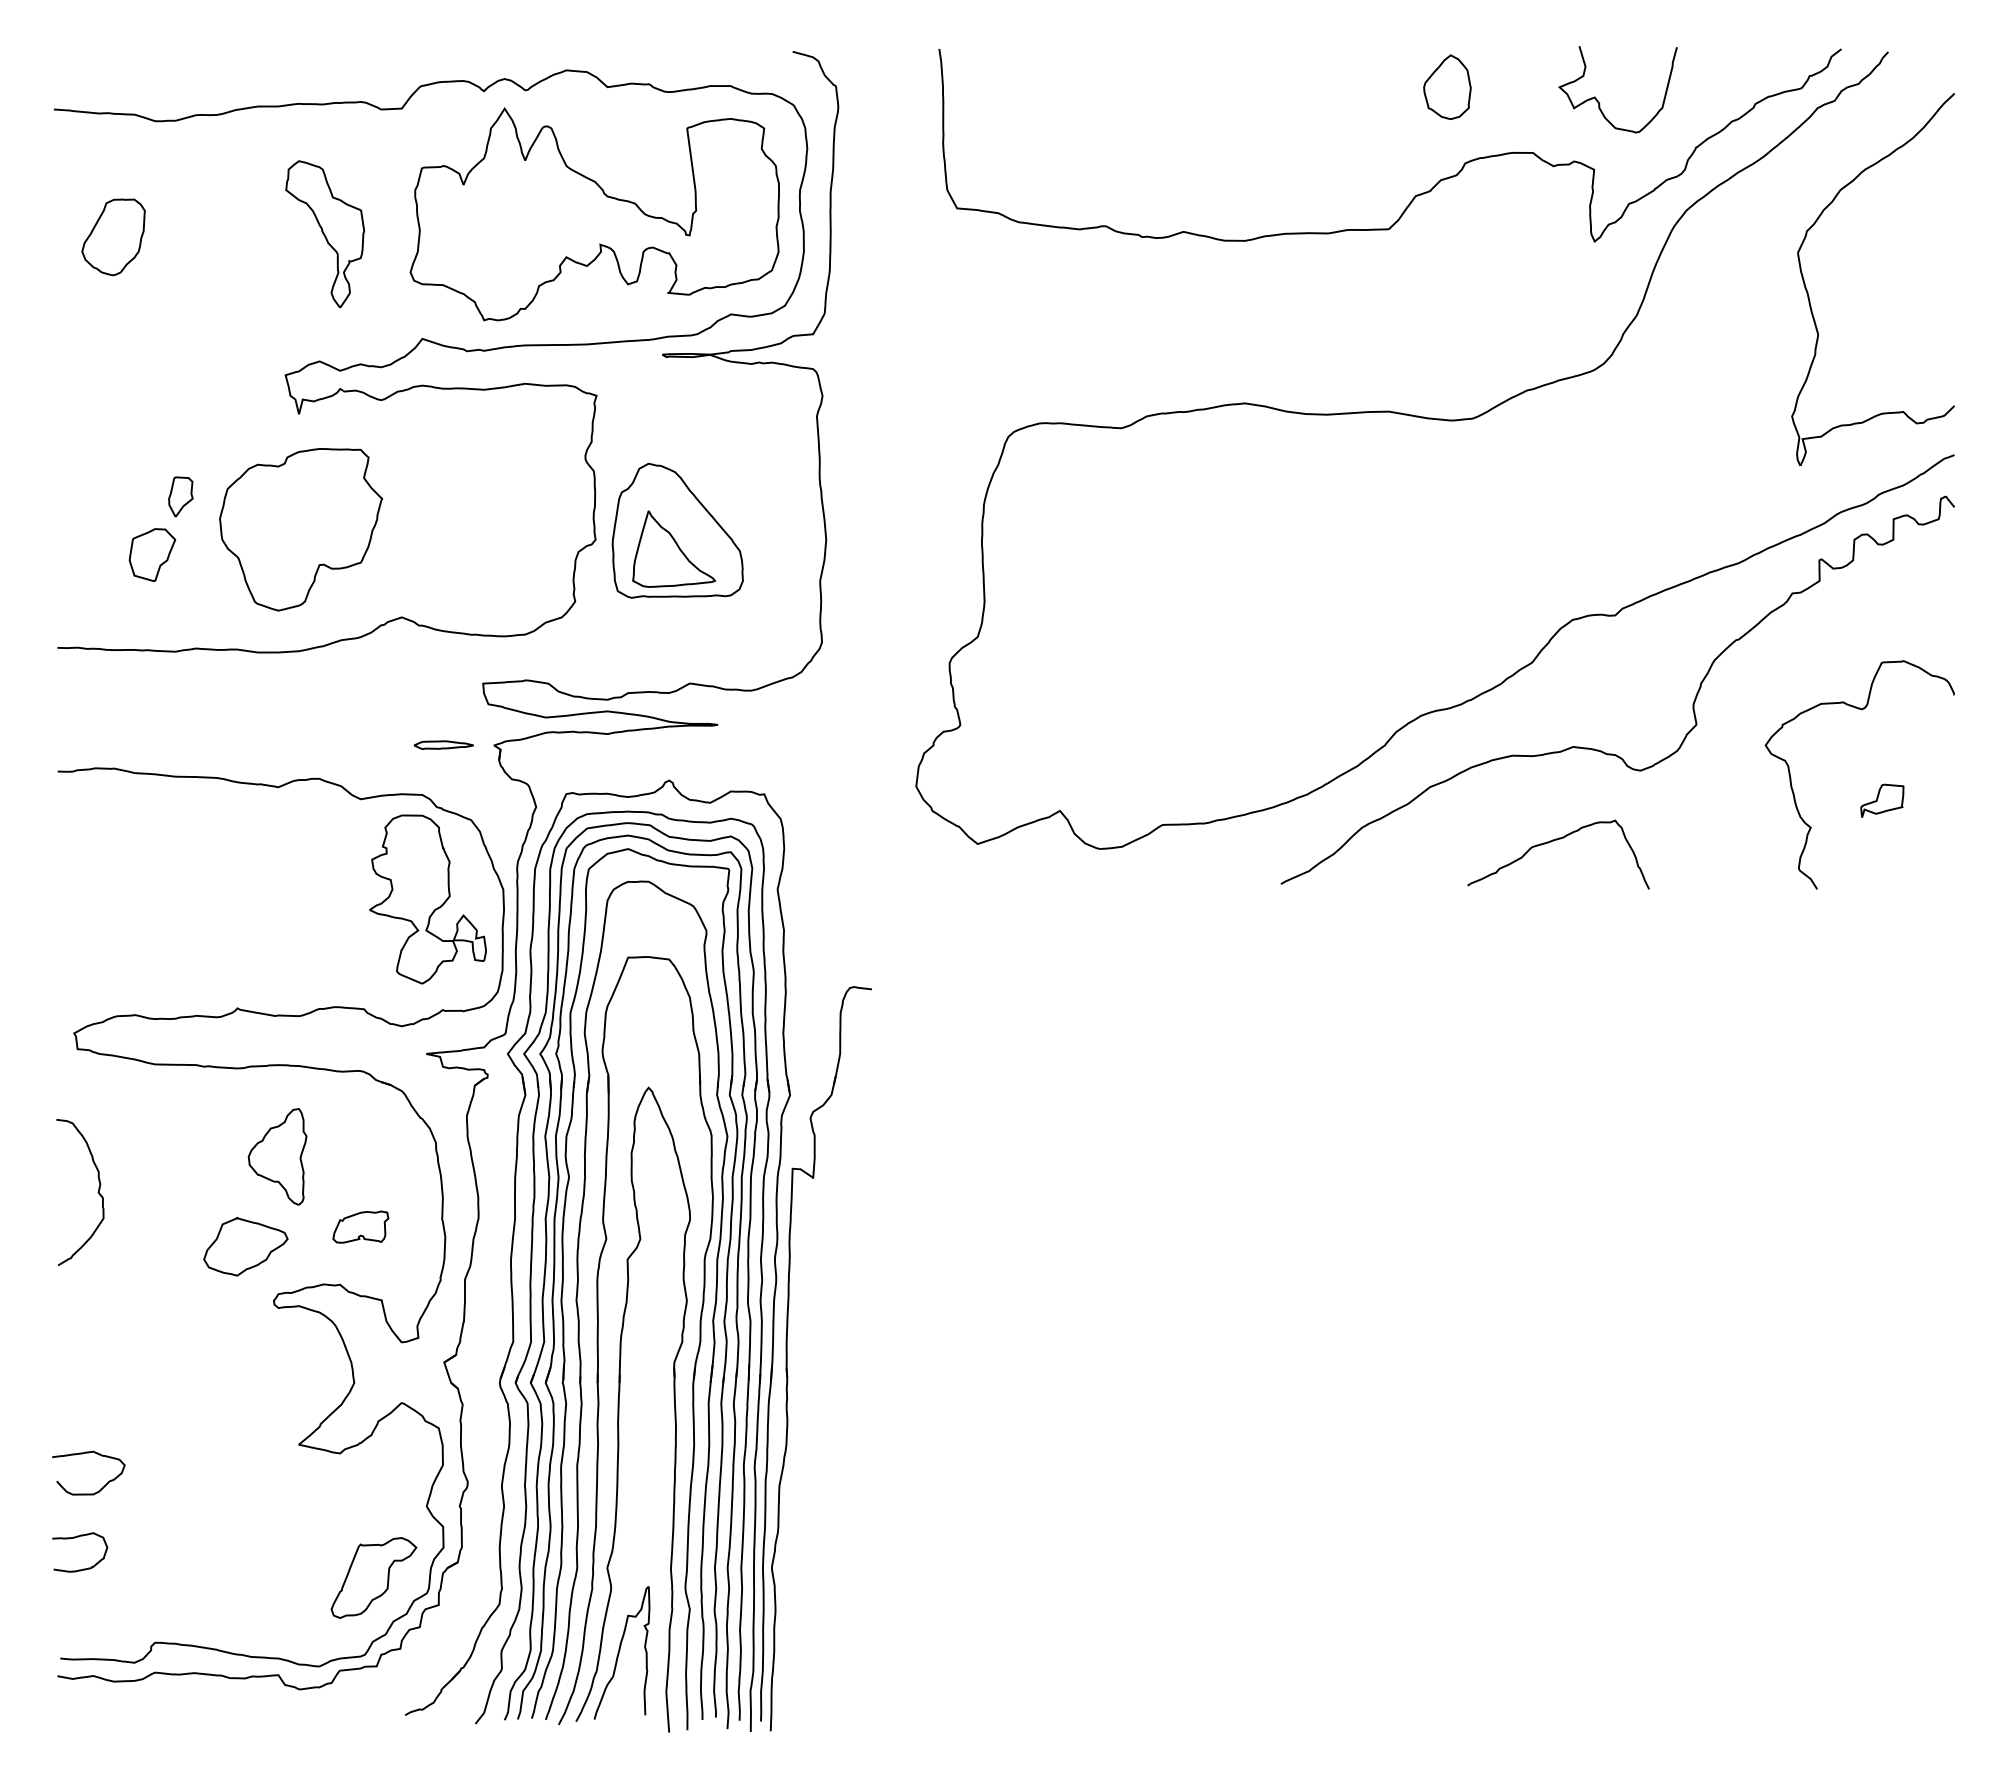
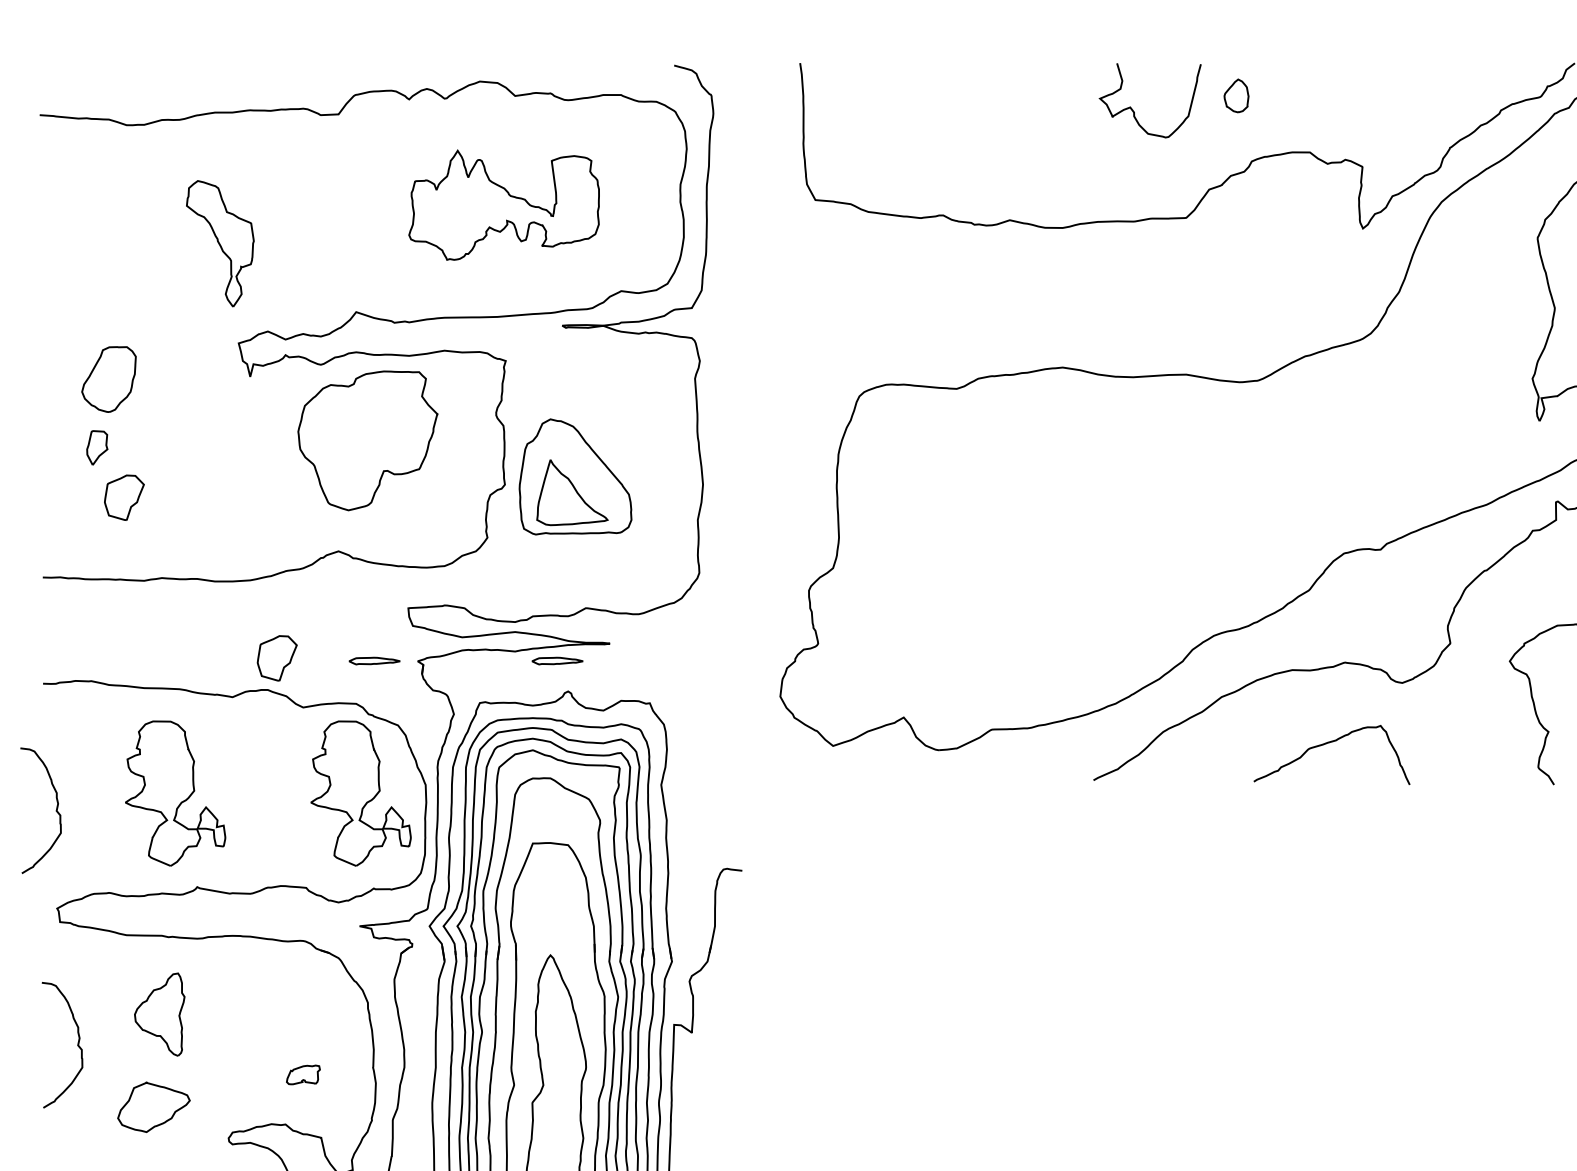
part: (1447, 86) -> (1236, 95), size x0.6
curve: (1598, 100) -> (1133, 109), moved
part: (594, 214) -> (504, 205), size x0.6
part: (325, 234) -> (220, 243), moved
part: (113, 237) -> (108, 379), moved
part: (180, 496) -> (96, 447), moved
part: (301, 529) -> (368, 440), moved
part: (330, 741) -> (277, 657), added
part: (656, 744) -> (557, 660), added
part: (211, 899) -> (175, 793), added
curve: (72, 919) -> (55, 810), added
part: (277, 1156) -> (159, 1014), moved
part: (360, 1226) -> (303, 1074), size x0.7
part: (245, 1246) -> (153, 1107), moved

